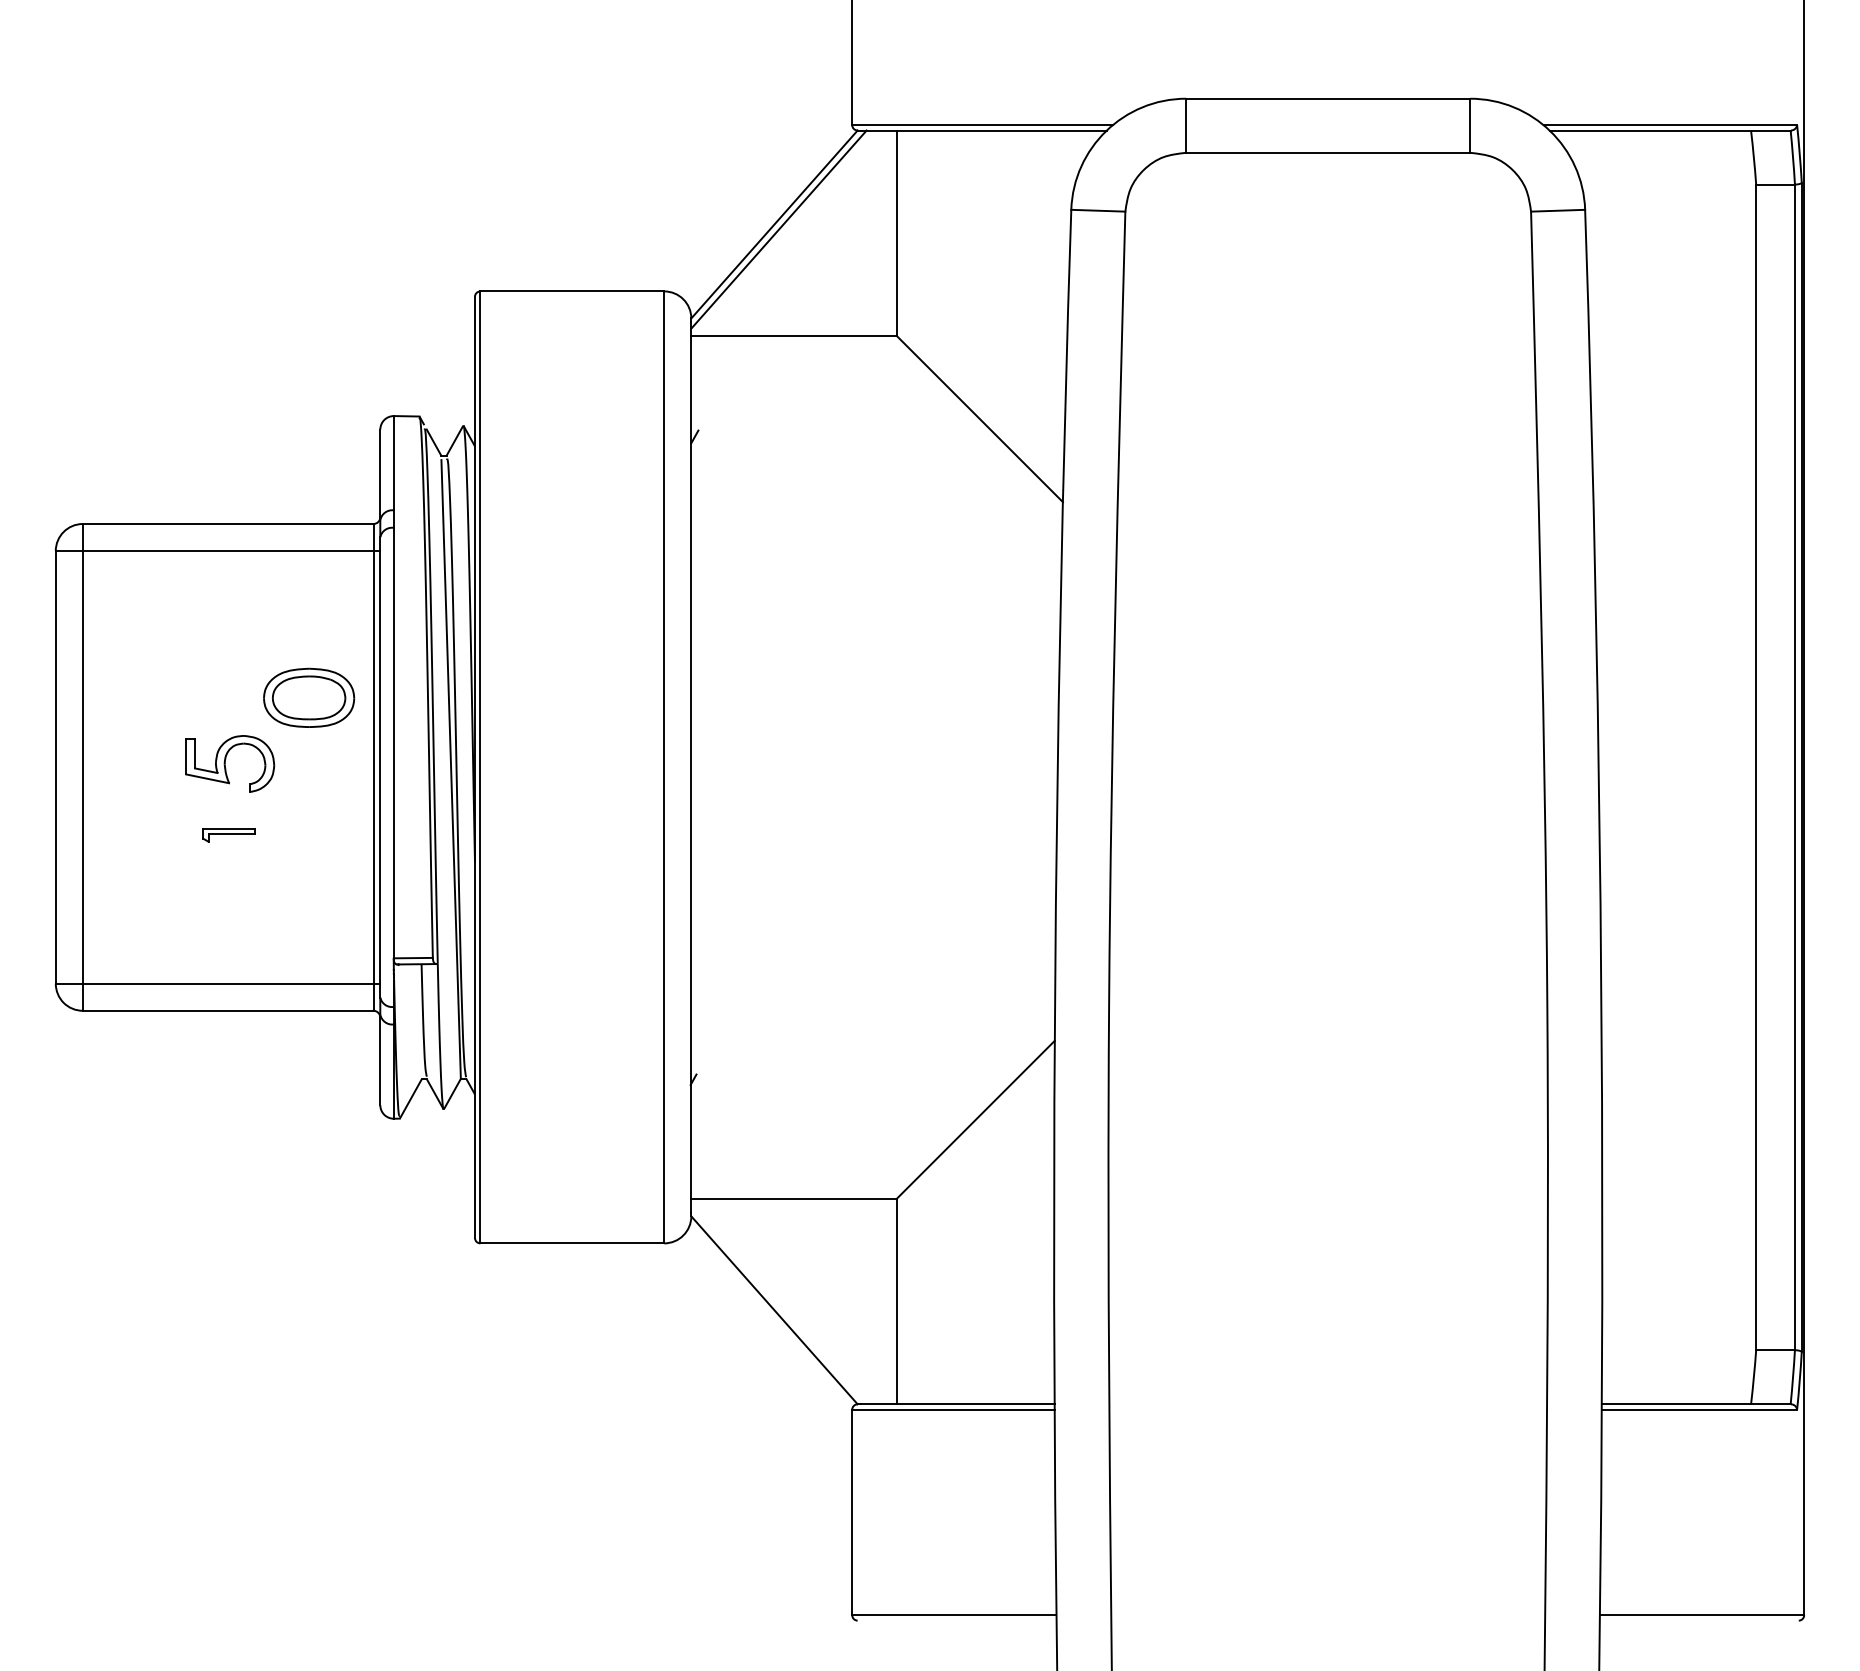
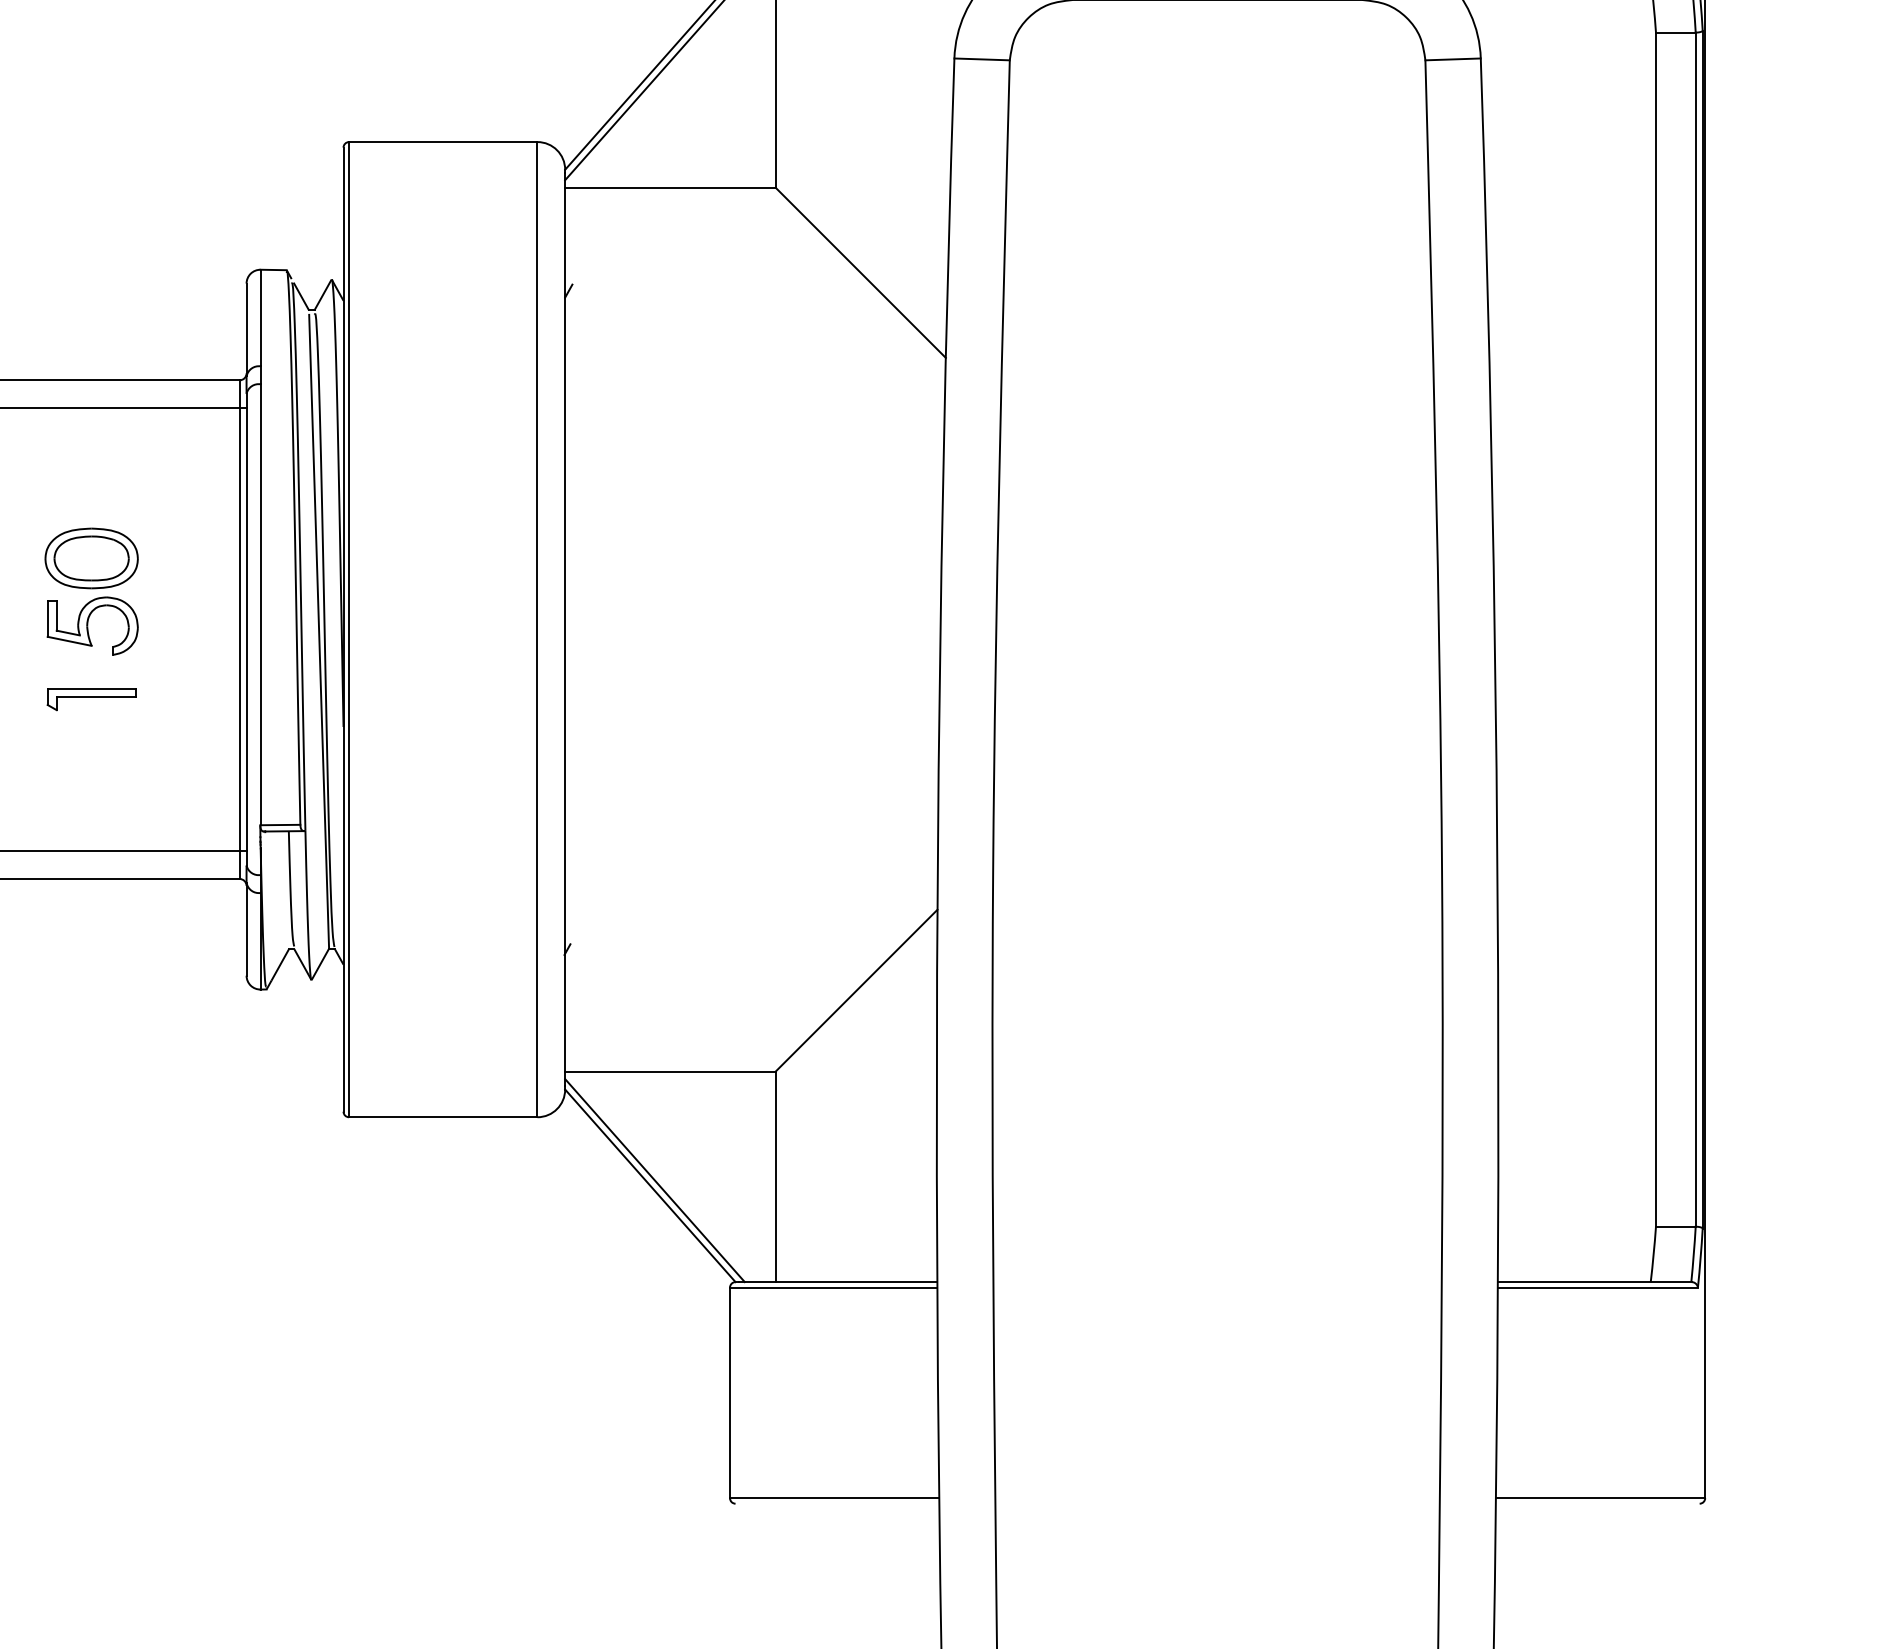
part: (309, 697) -> (92, 558), moved
part: (228, 835) -> (91, 699), size x1.67
line: (778, 1305) -> (654, 1180), added

